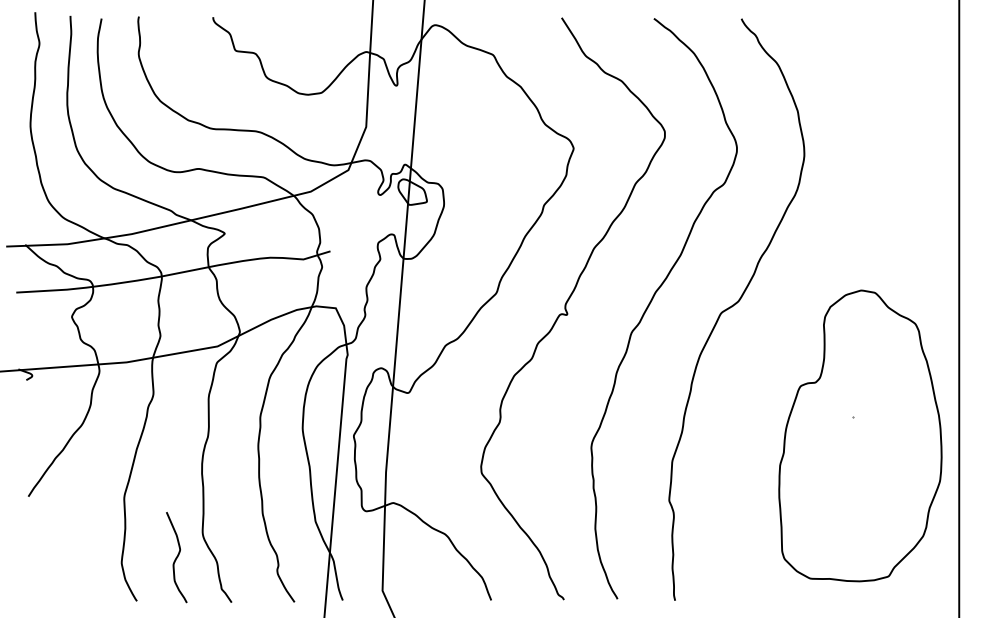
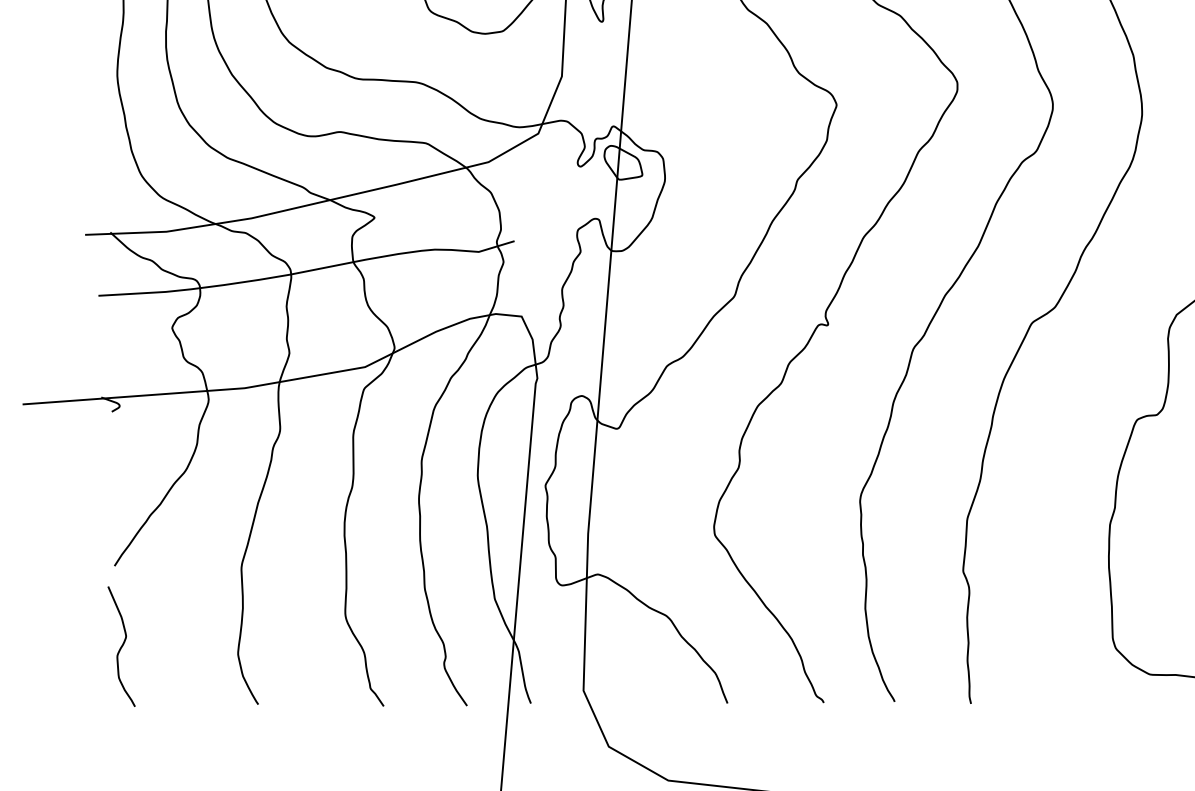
curve: (176, 557) -> (121, 646), moved

